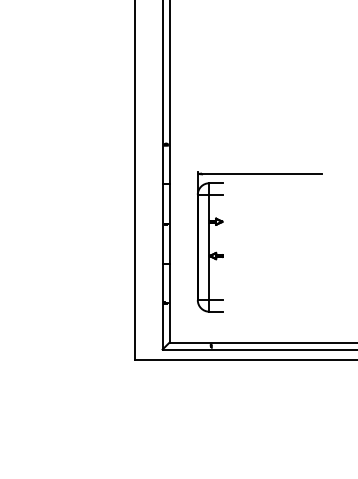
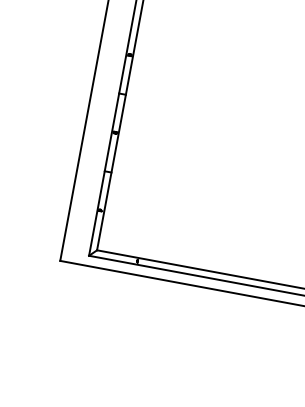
part: (223, 254) -> (166, 173), removed

